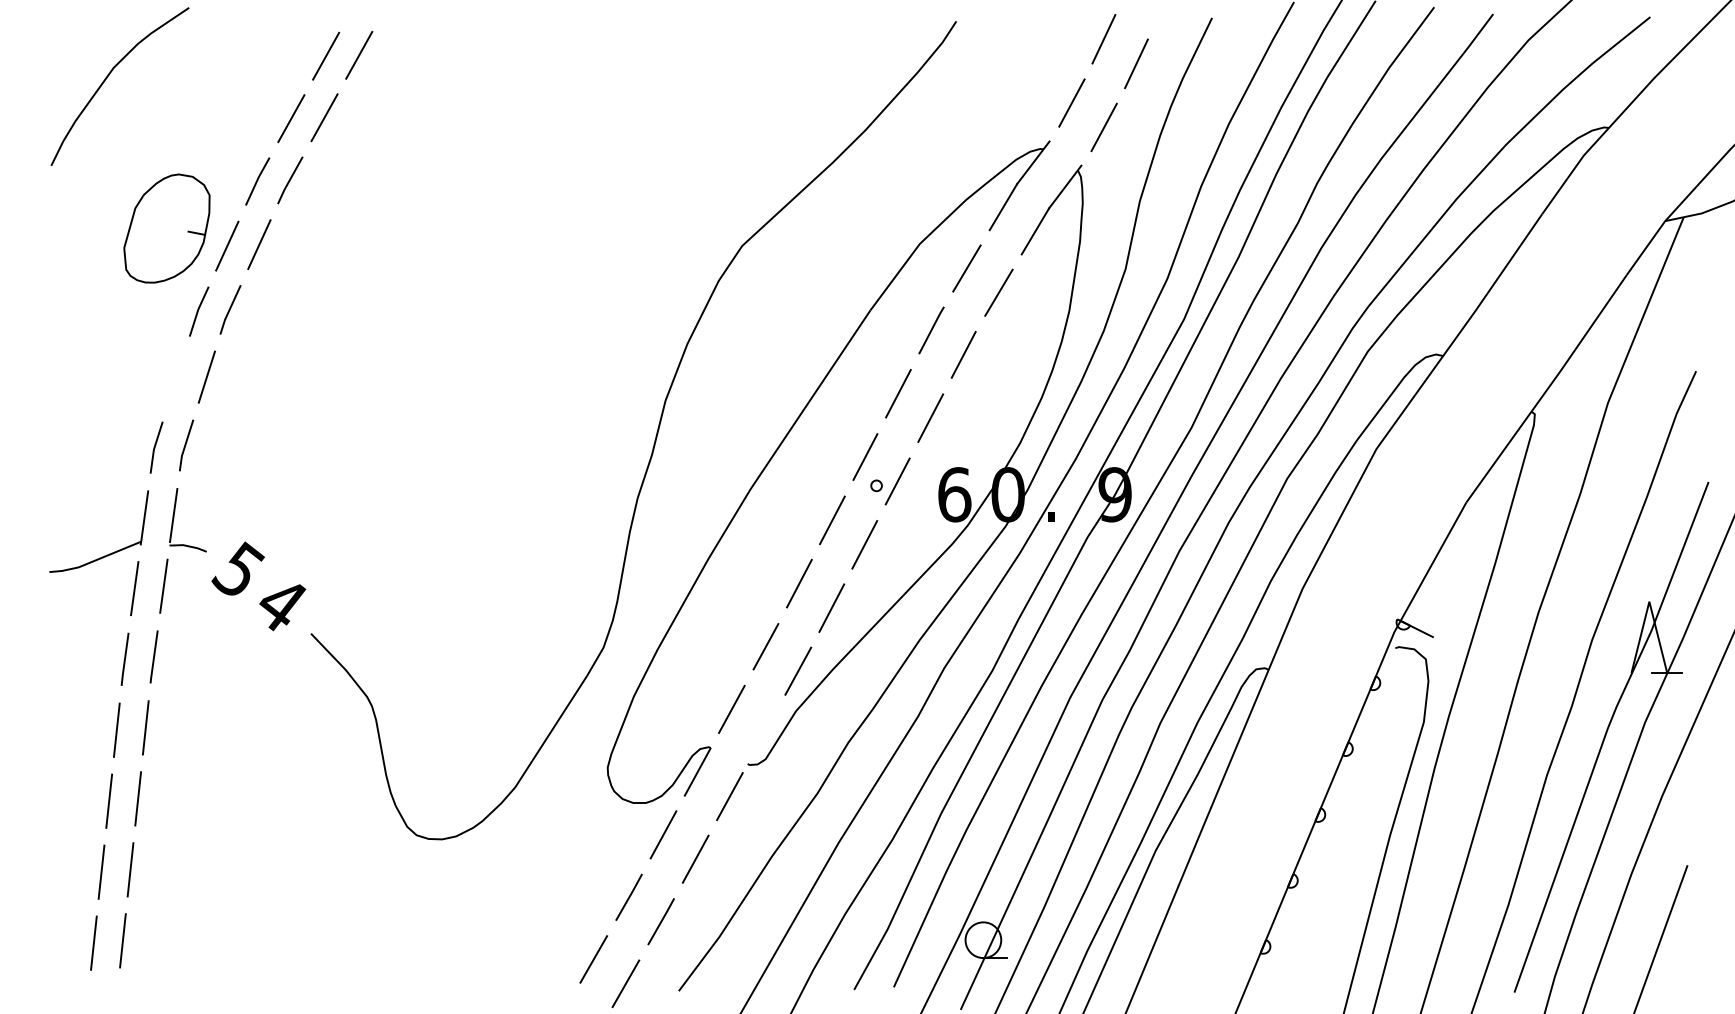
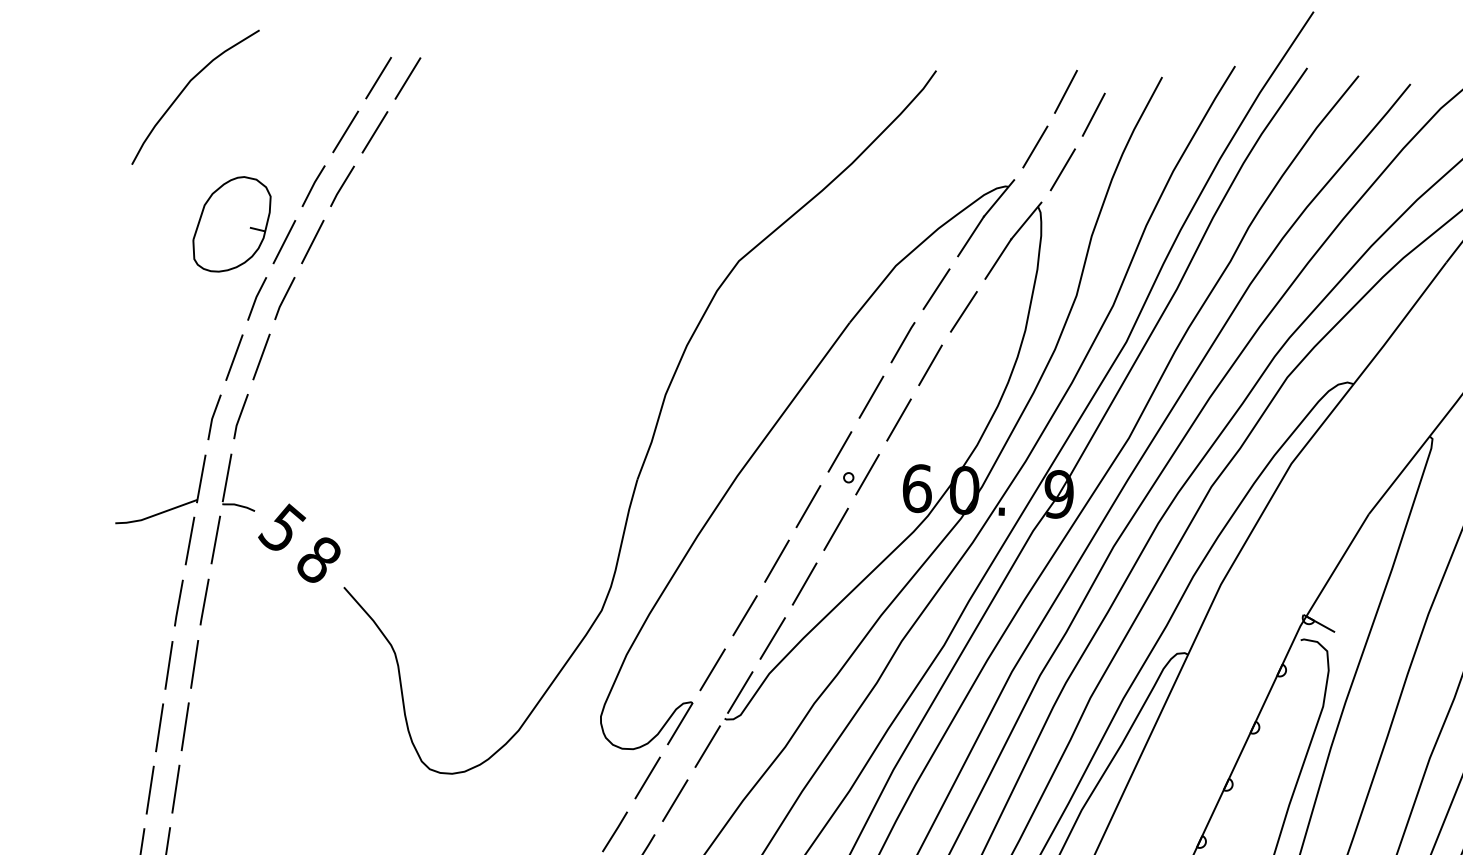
line: (176, 378) -> (234, 357), added
text: (281, 604) -> (318, 560), 4 -> 8
line: (763, 733) -> (739, 692), added

